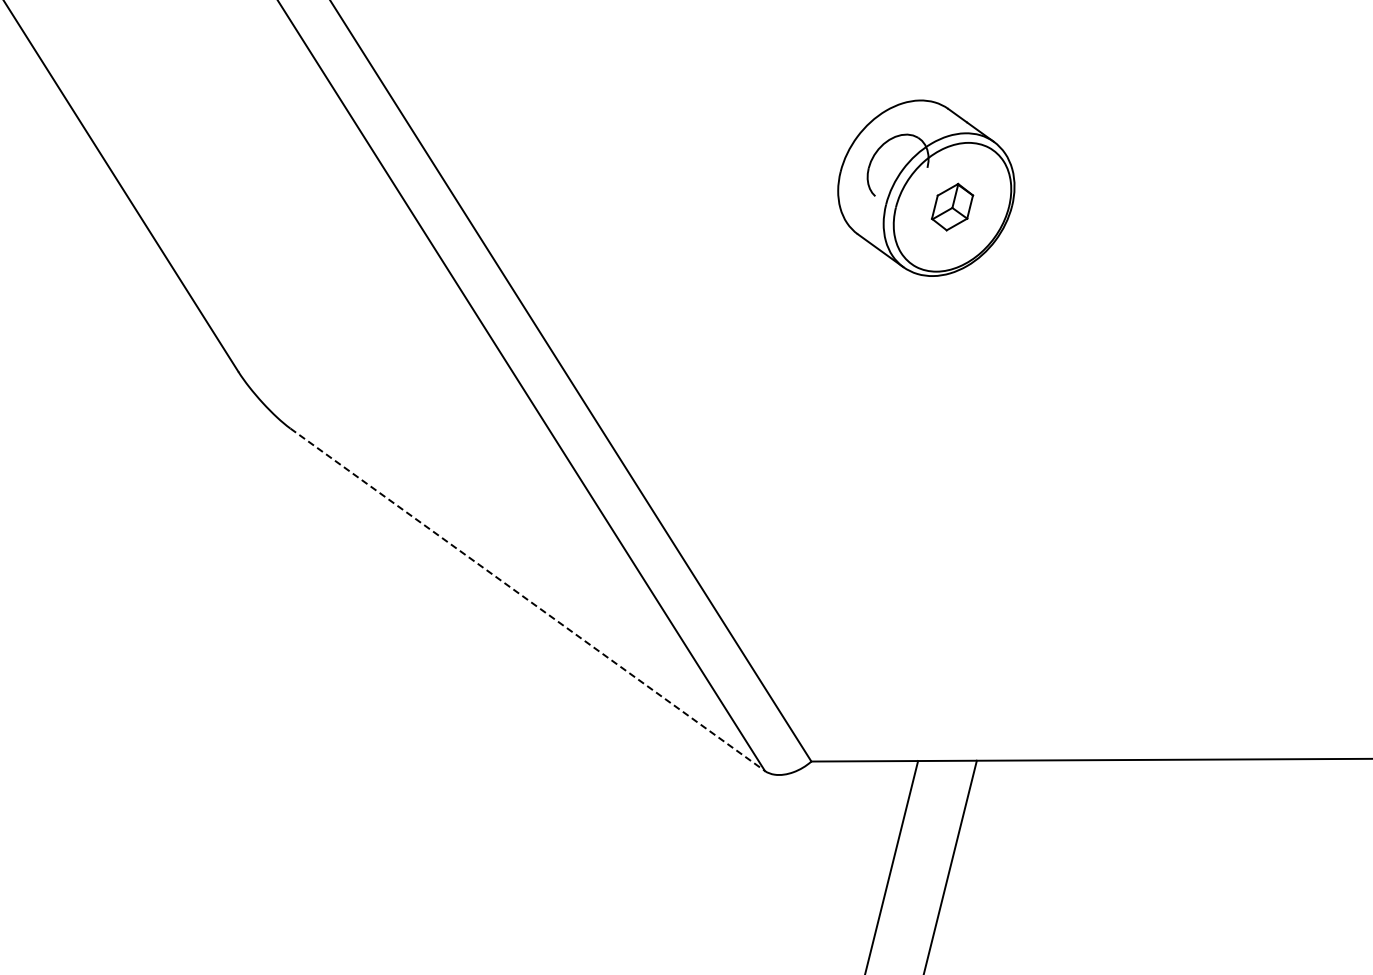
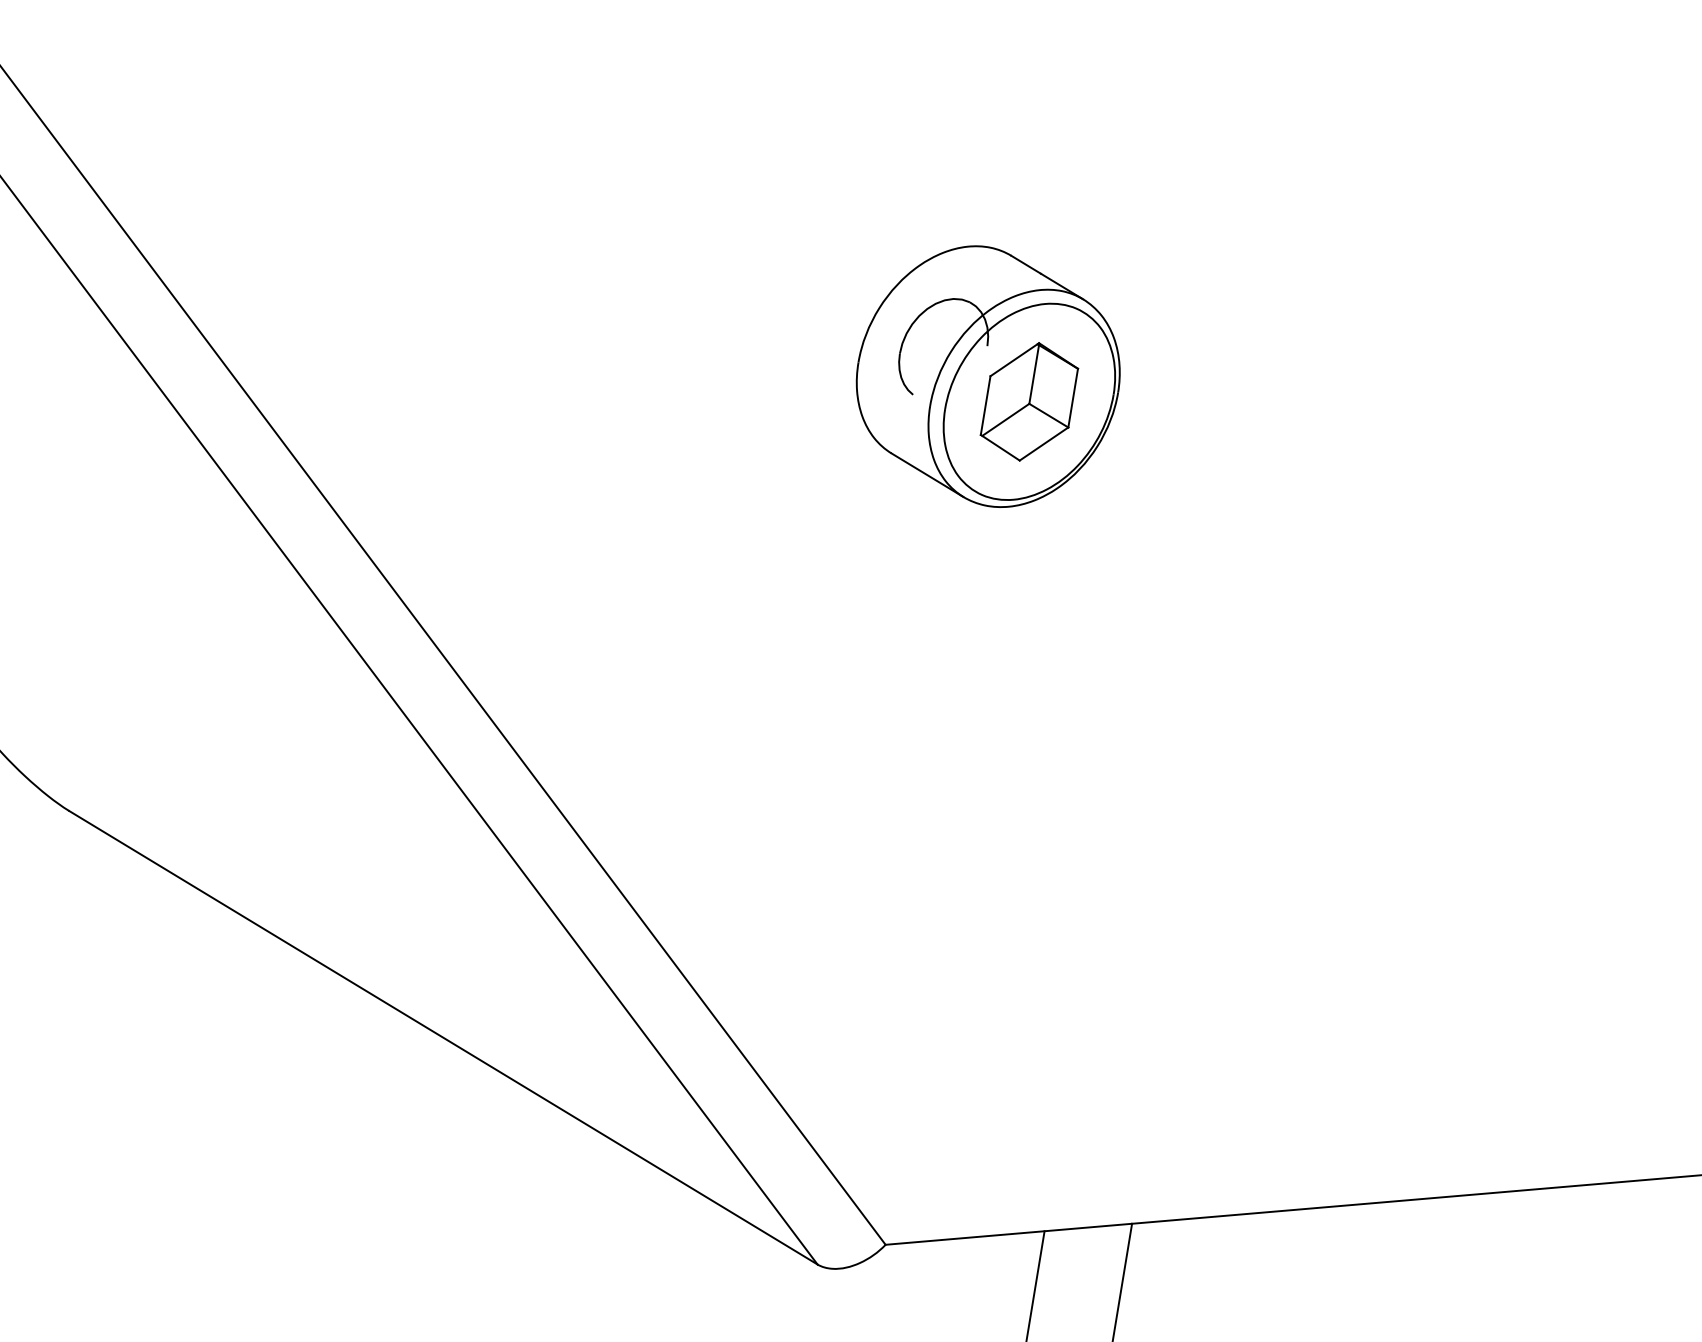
part: (952, 206) -> (1029, 400), size x1.67
line: (527, 599) -> (443, 1037), dashed -> solid

